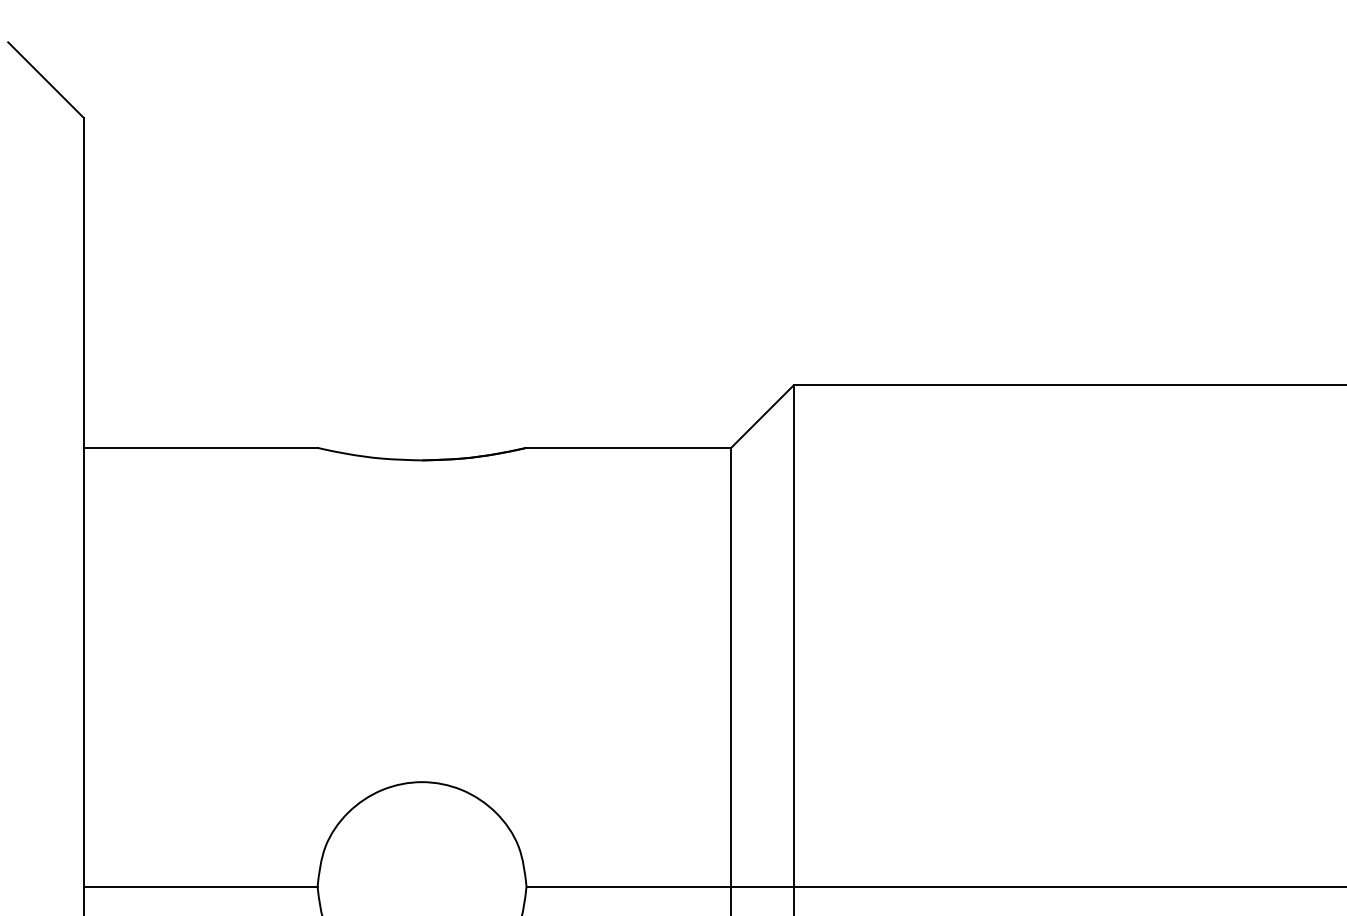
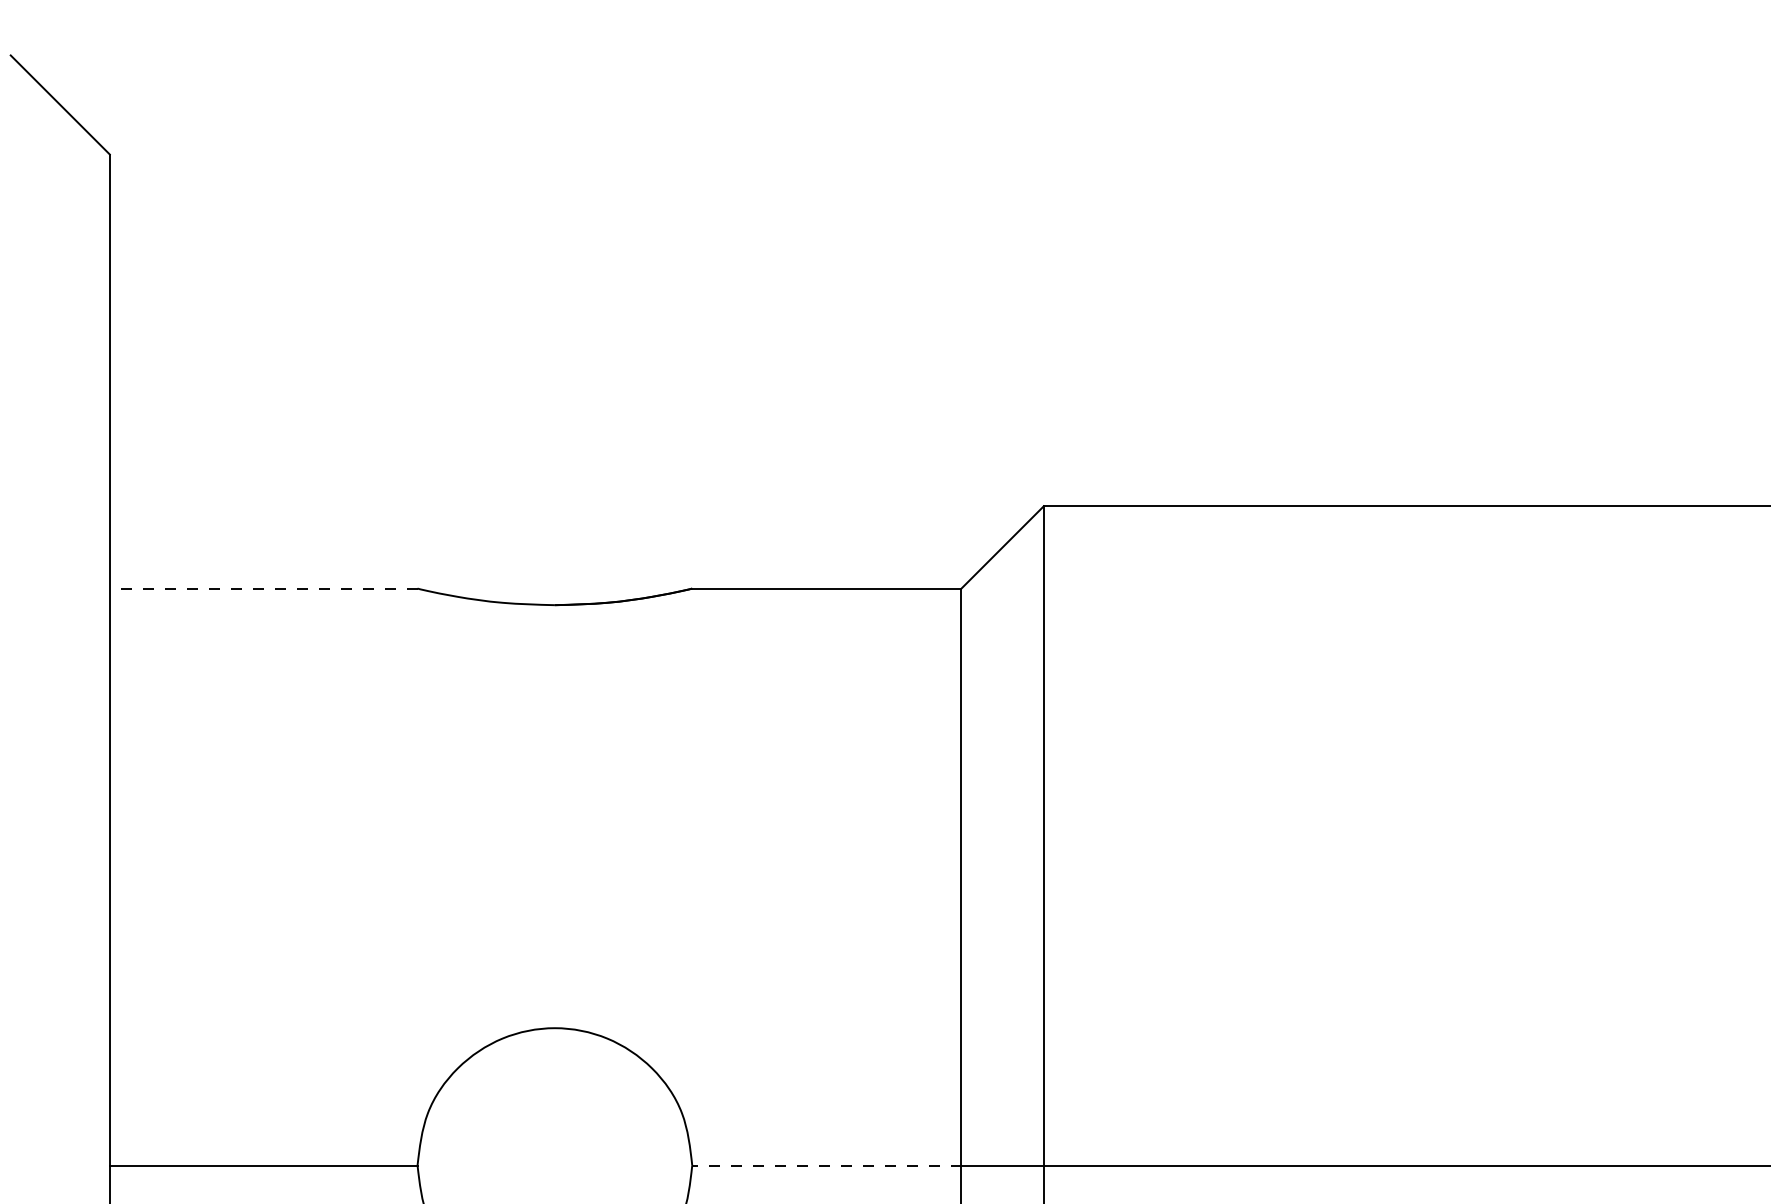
line: (200, 447) -> (263, 588), solid -> dashed
line: (628, 886) -> (826, 1165), solid -> dashed

